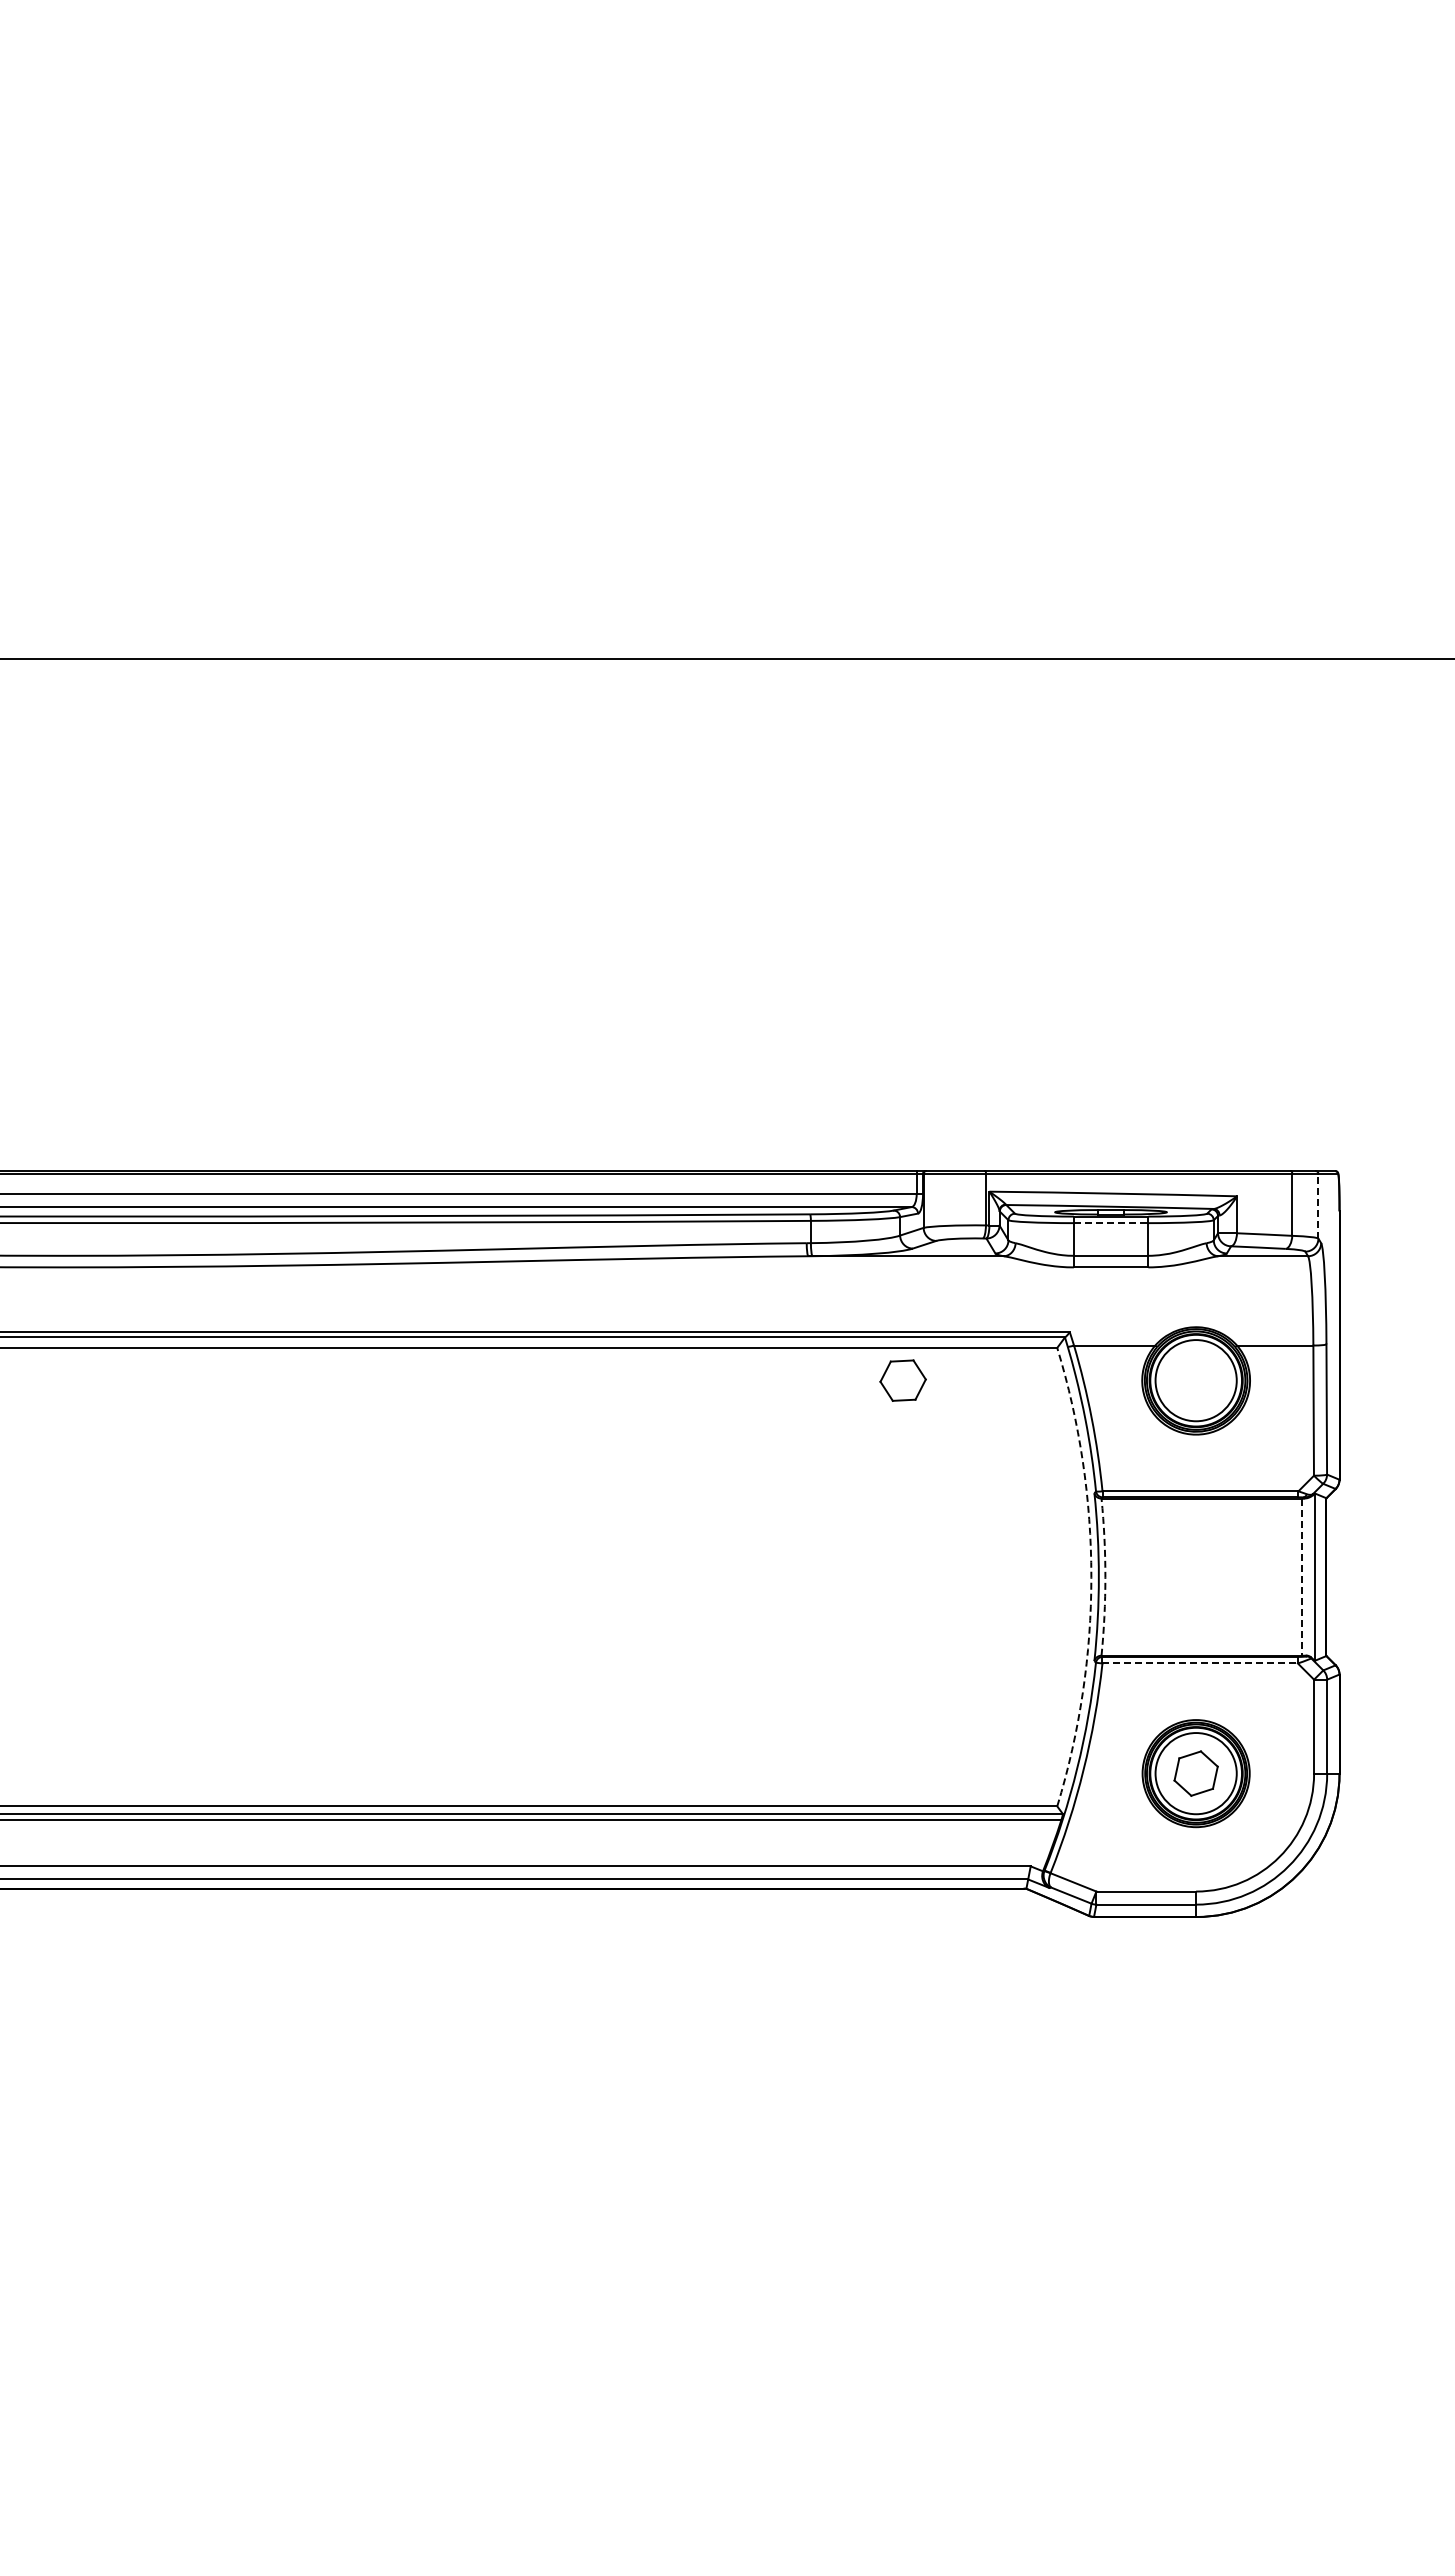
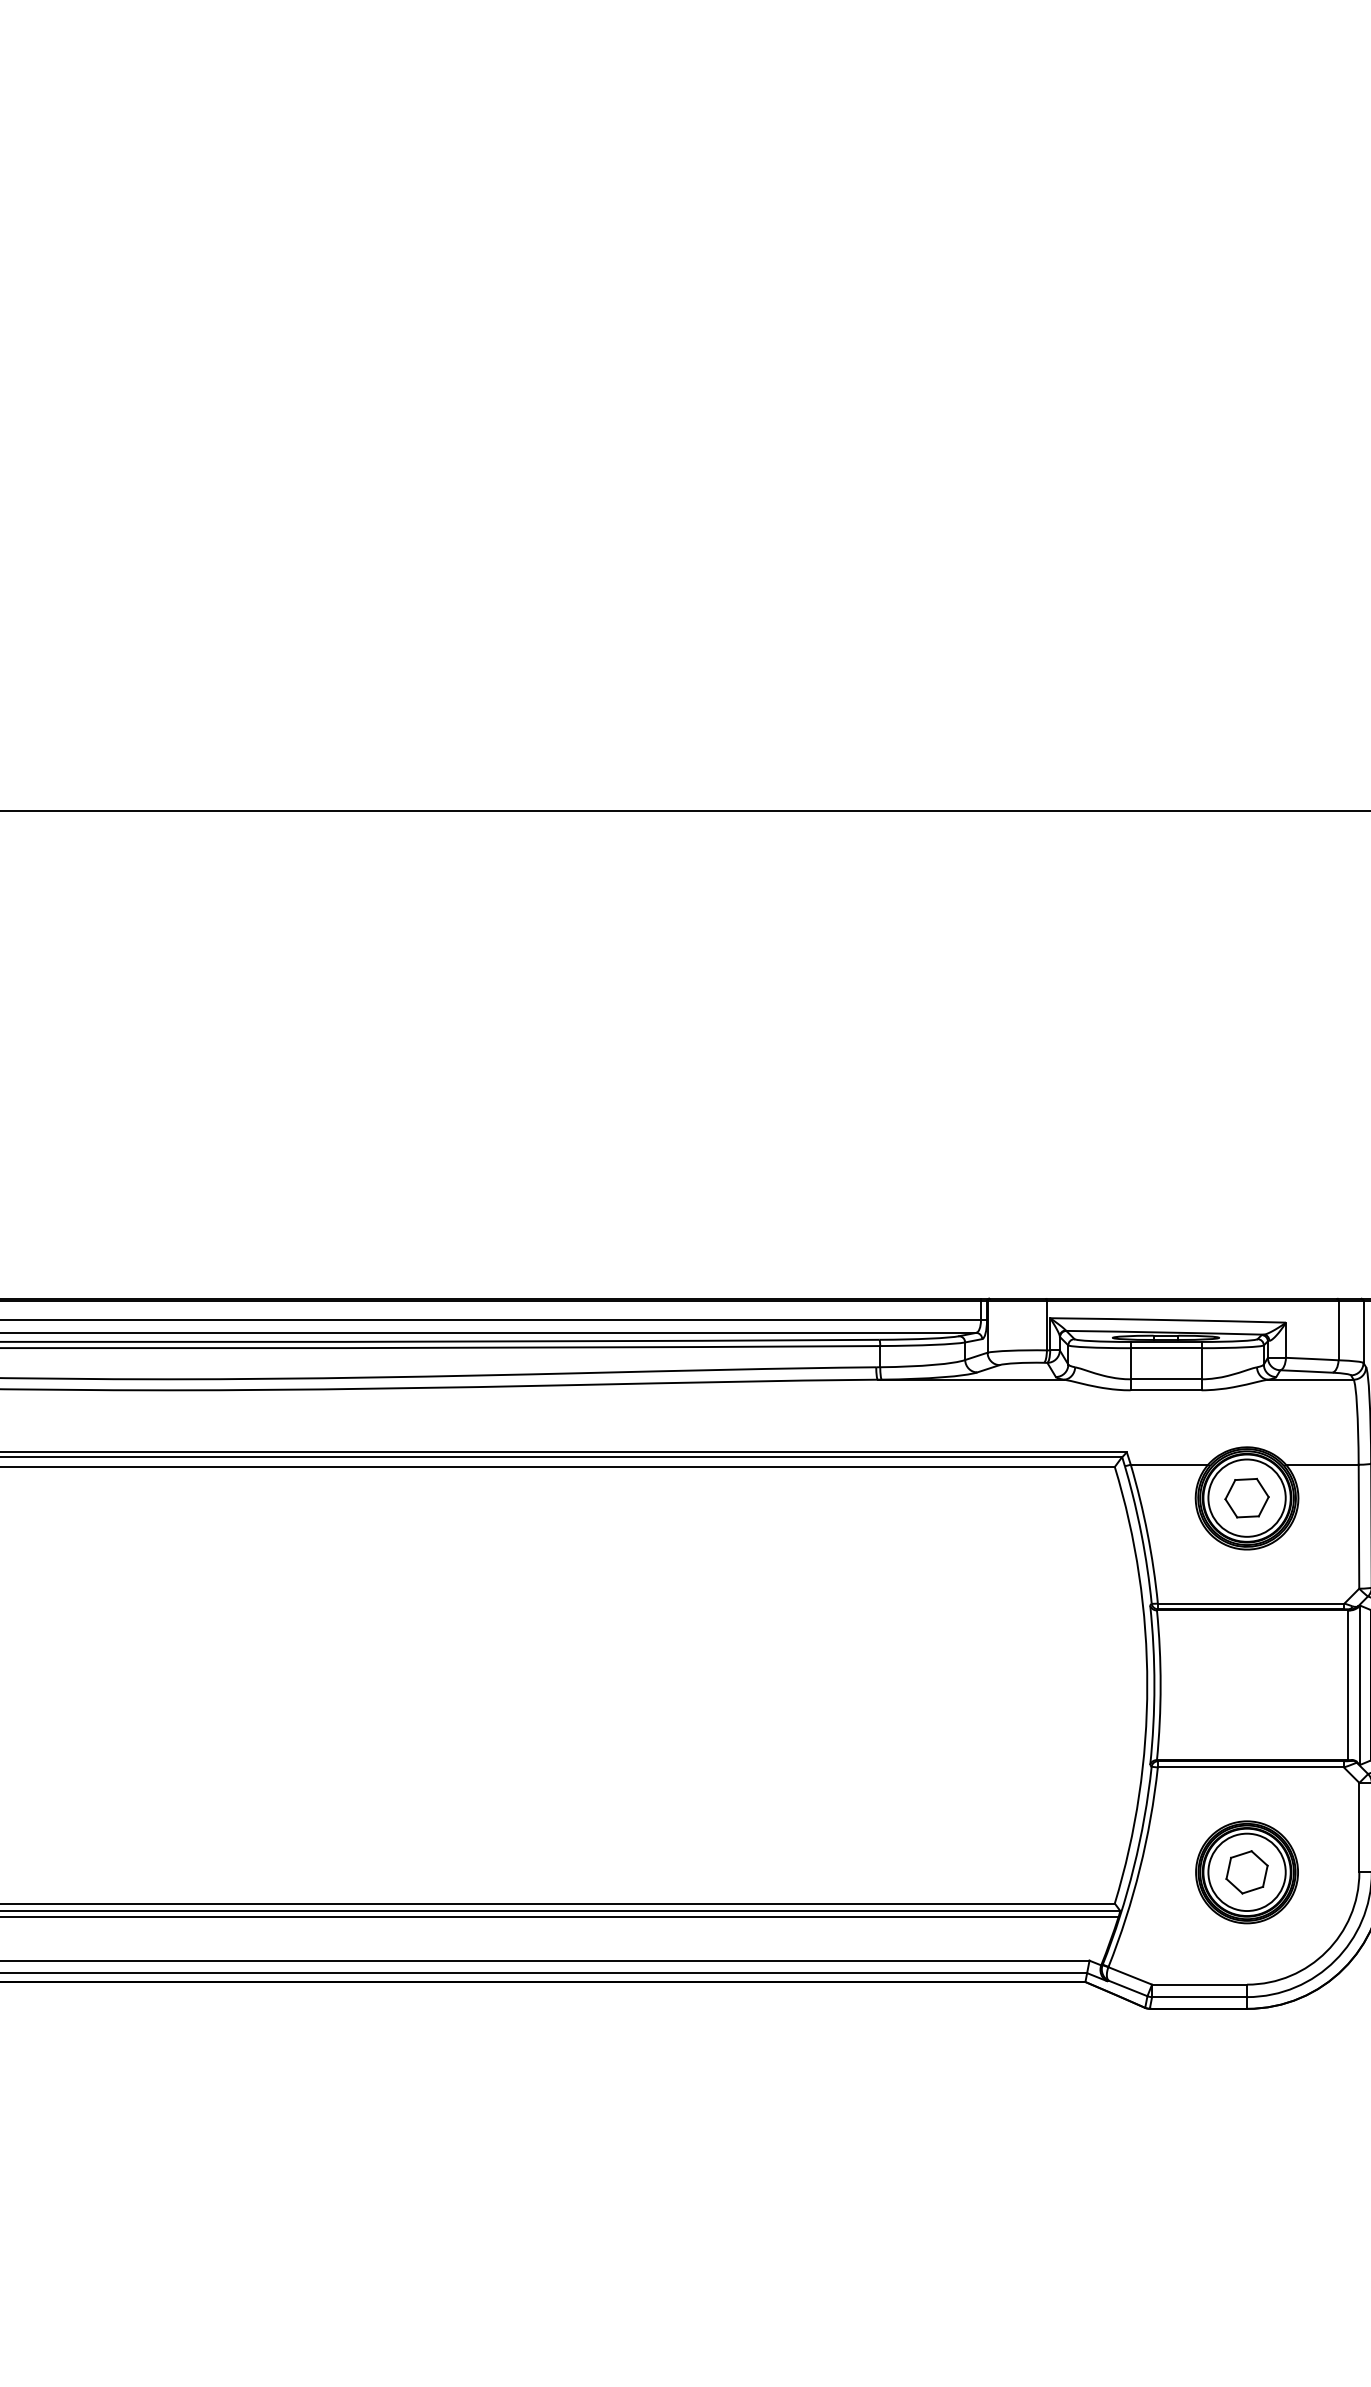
line: (1318, 1205) -> (1363, 1331), dashed -> solid
line: (1111, 1223) -> (1166, 1348), dashed -> solid
part: (902, 1380) -> (1246, 1498), moved
arc: (1091, 1577) -> (1147, 1685), dashed -> solid
arc: (1105, 1577) -> (1160, 1685), dashed -> solid
line: (1302, 1577) -> (1348, 1685), dashed -> solid
line: (1200, 1663) -> (1251, 1767), dashed -> solid

